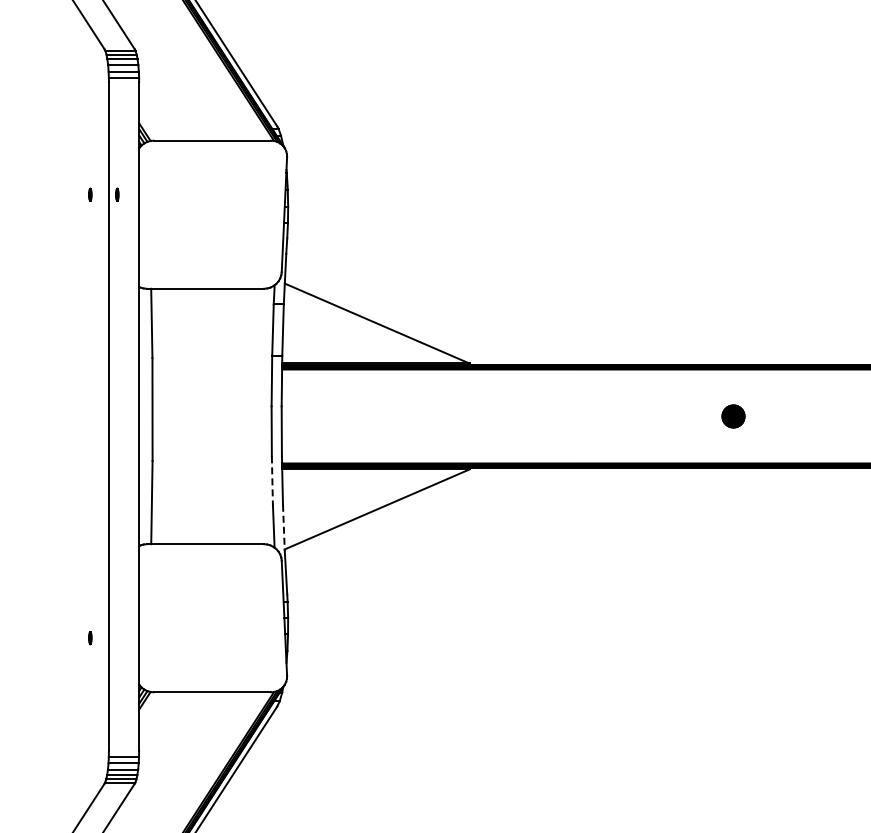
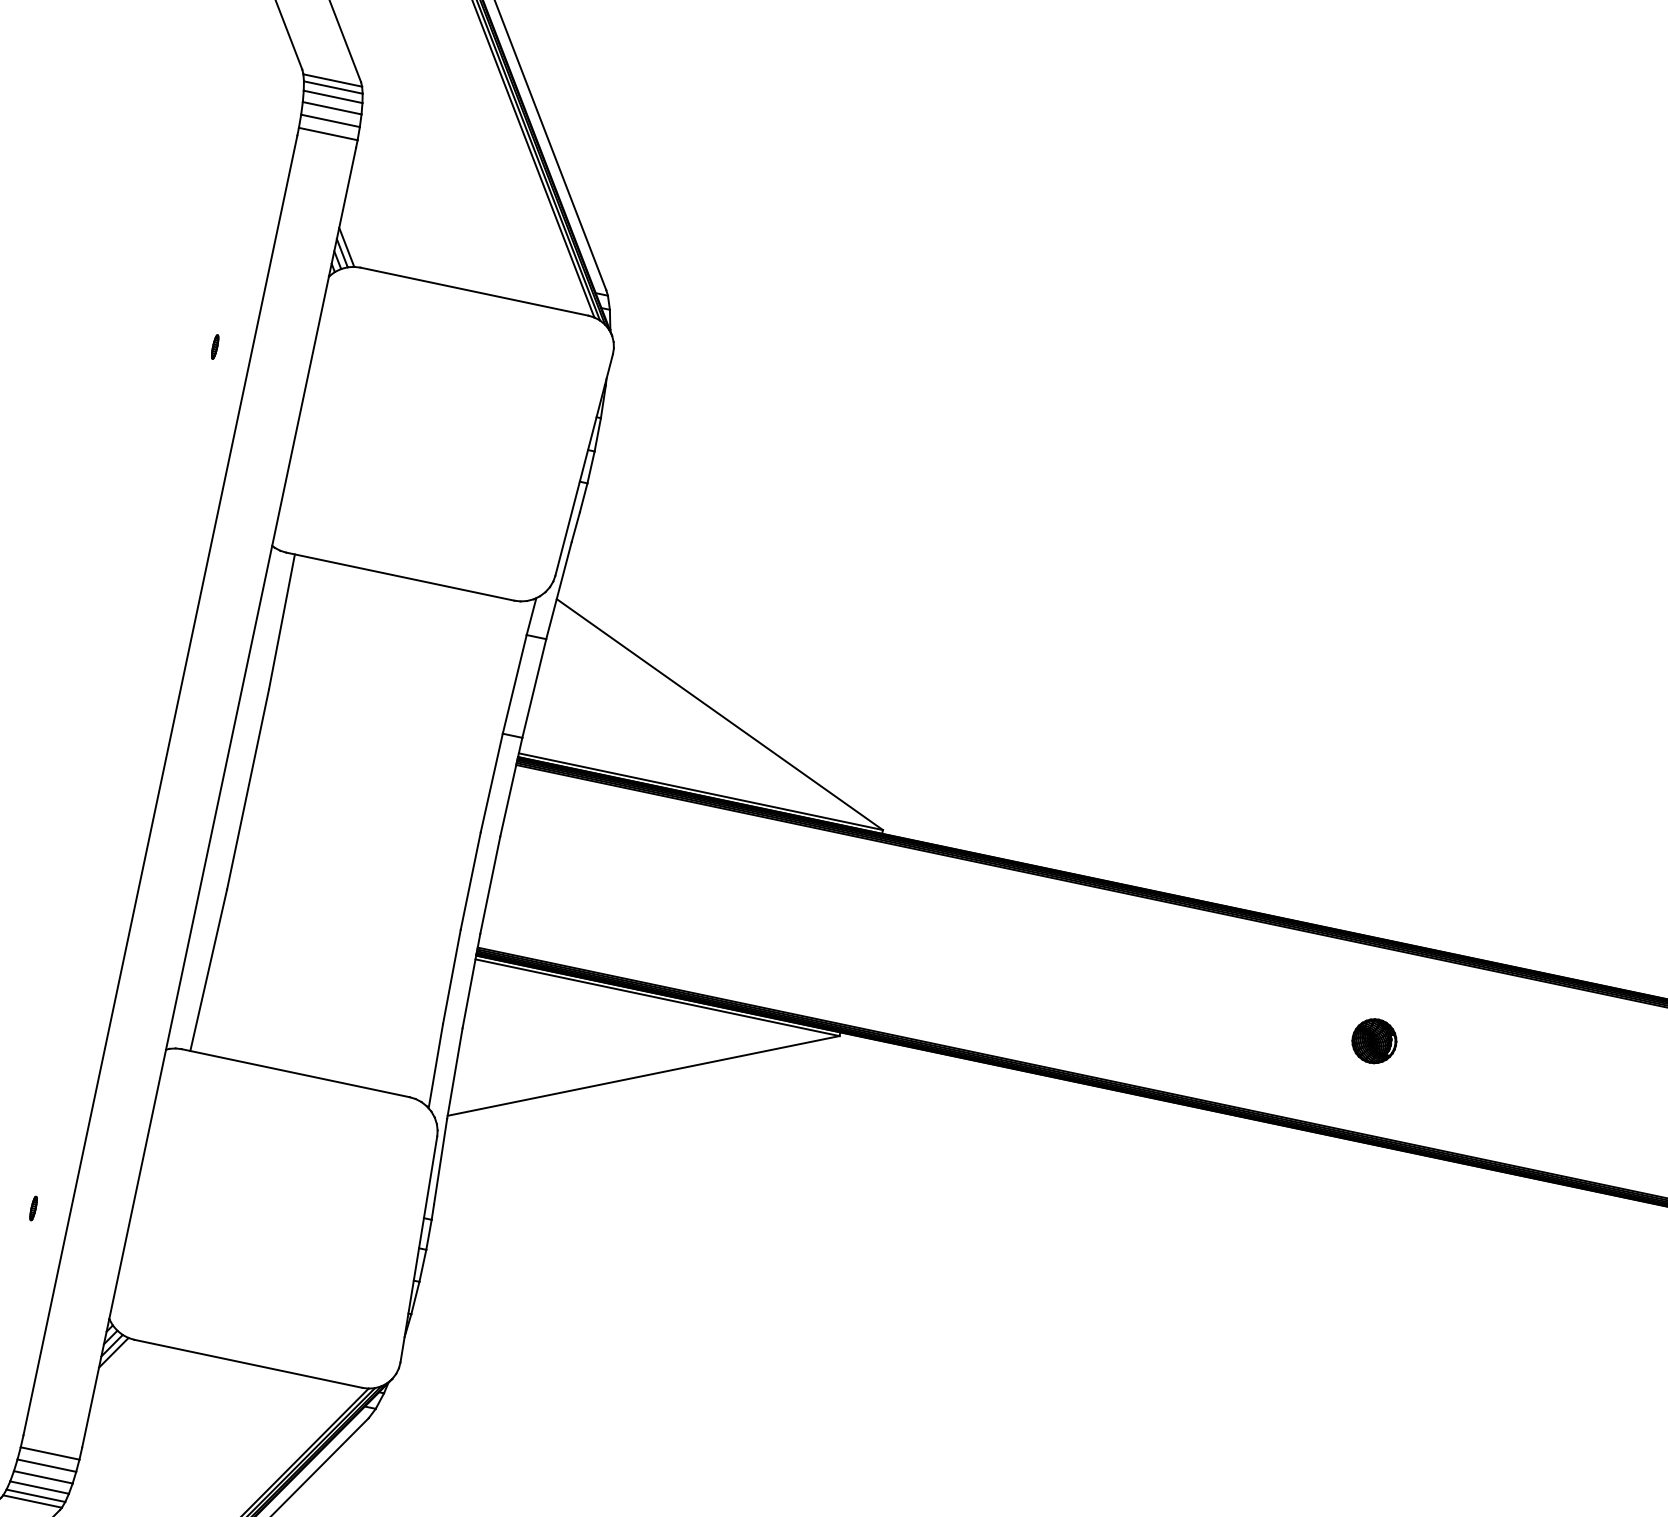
part: (117, 194) -> (268, 357), removed
line: (272, 481) -> (451, 978), dashed -> solid
line: (283, 528) -> (453, 1074), dashed -> solid

